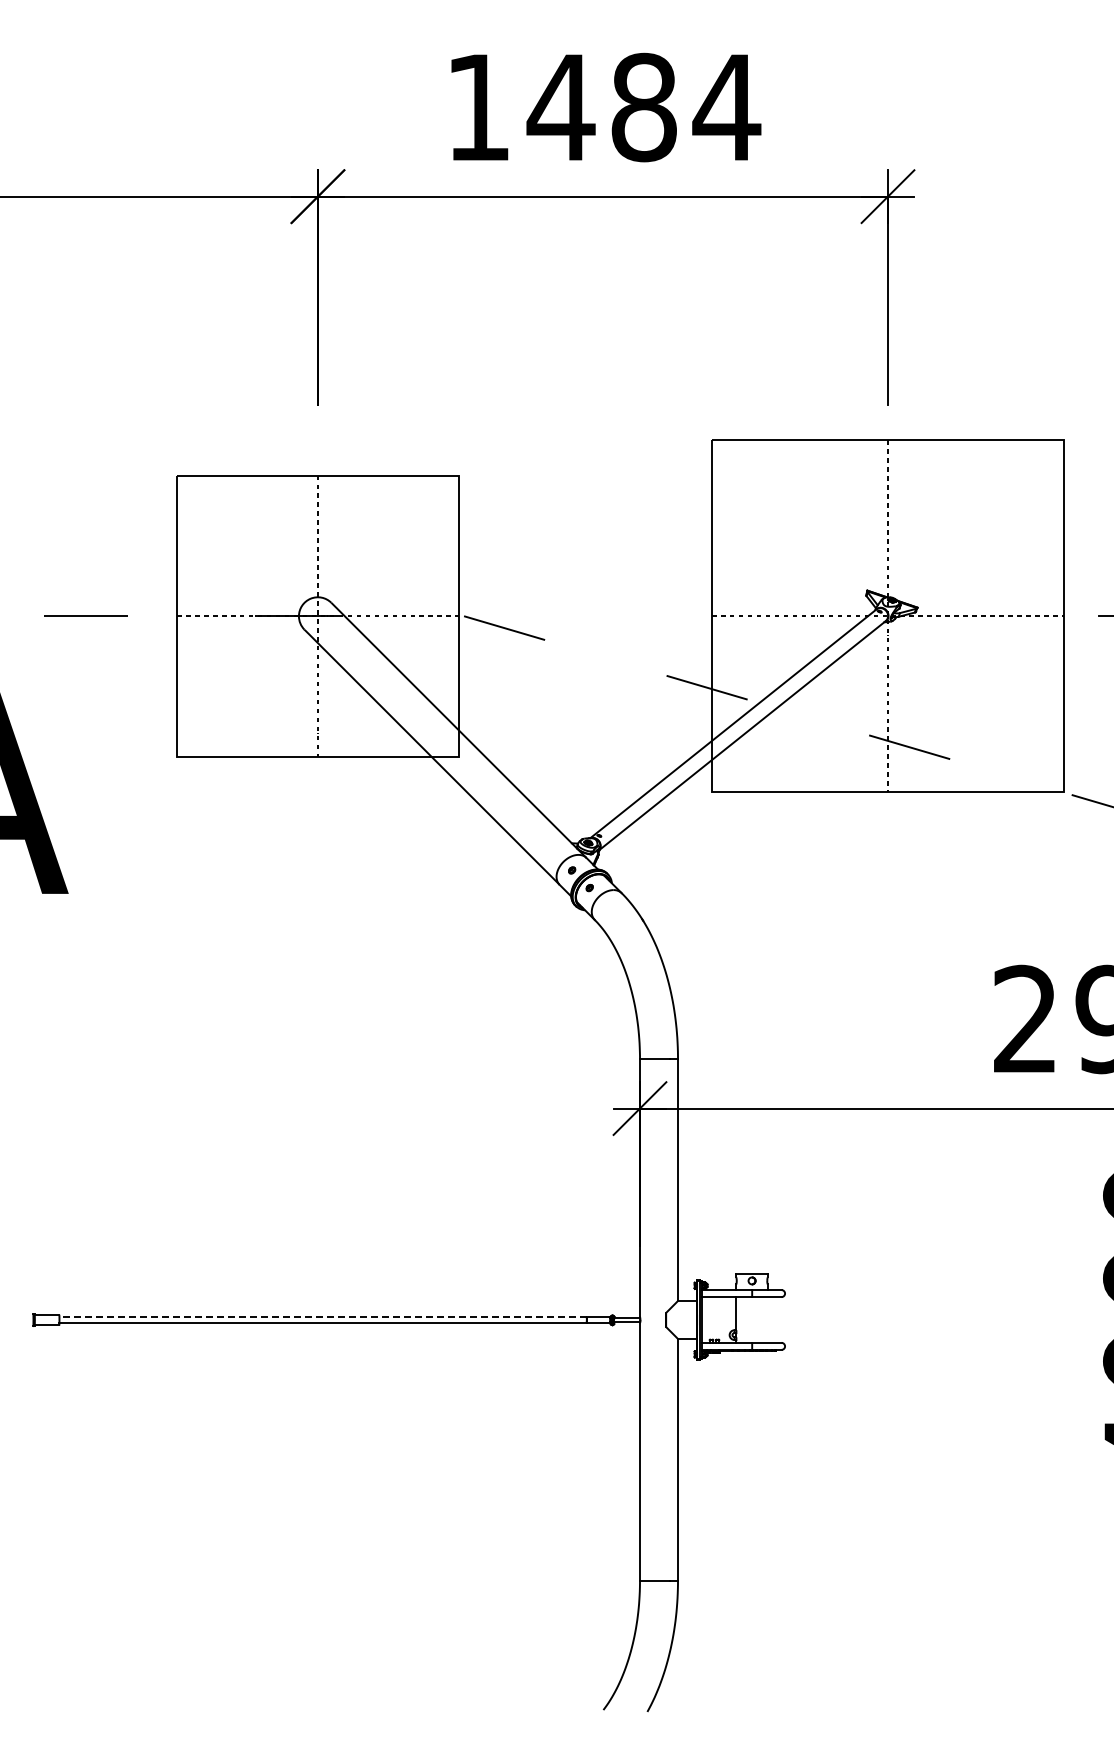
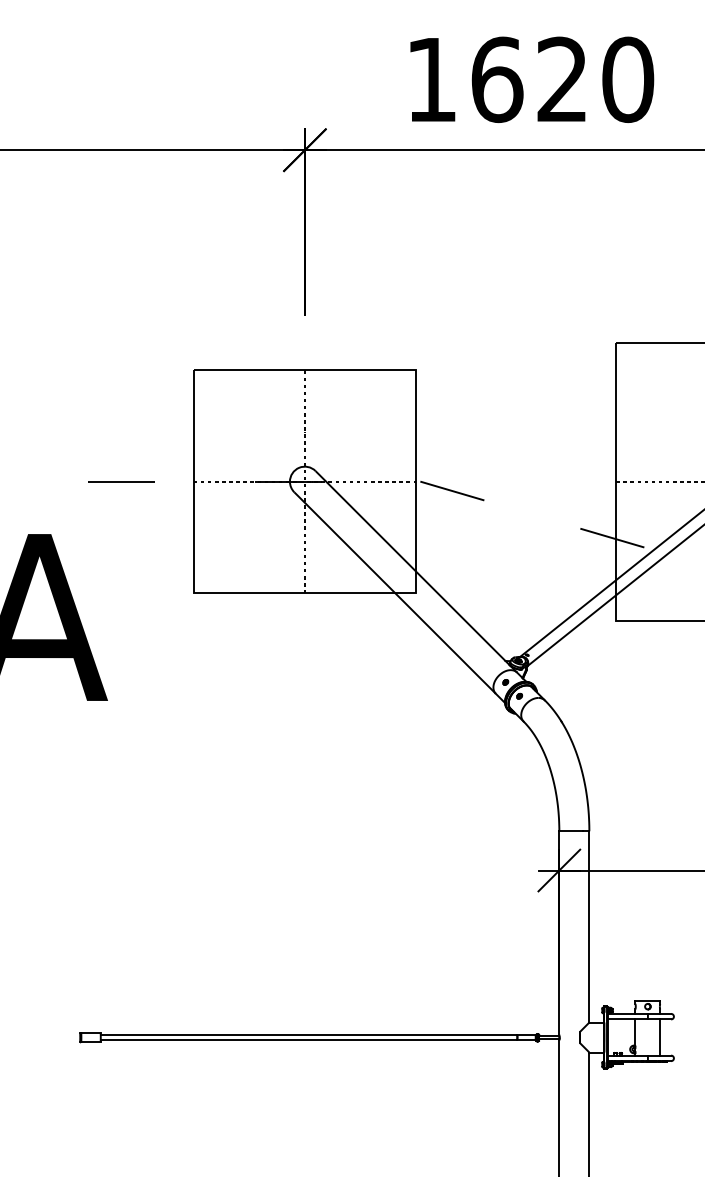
text: (643, 107) -> (562, 79), 1484 -> 1620
line: (323, 1317) -> (309, 1035), dashed -> solid
line: (767, 1319) -> (660, 1037), added

